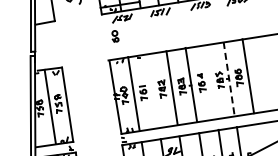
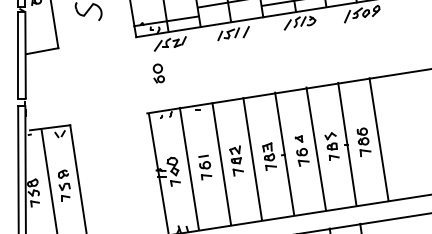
line: (229, 79) -> (347, 145), dashed -> solid
line: (210, 81) -> (316, 148), added
line: (153, 90) -> (221, 163), added

